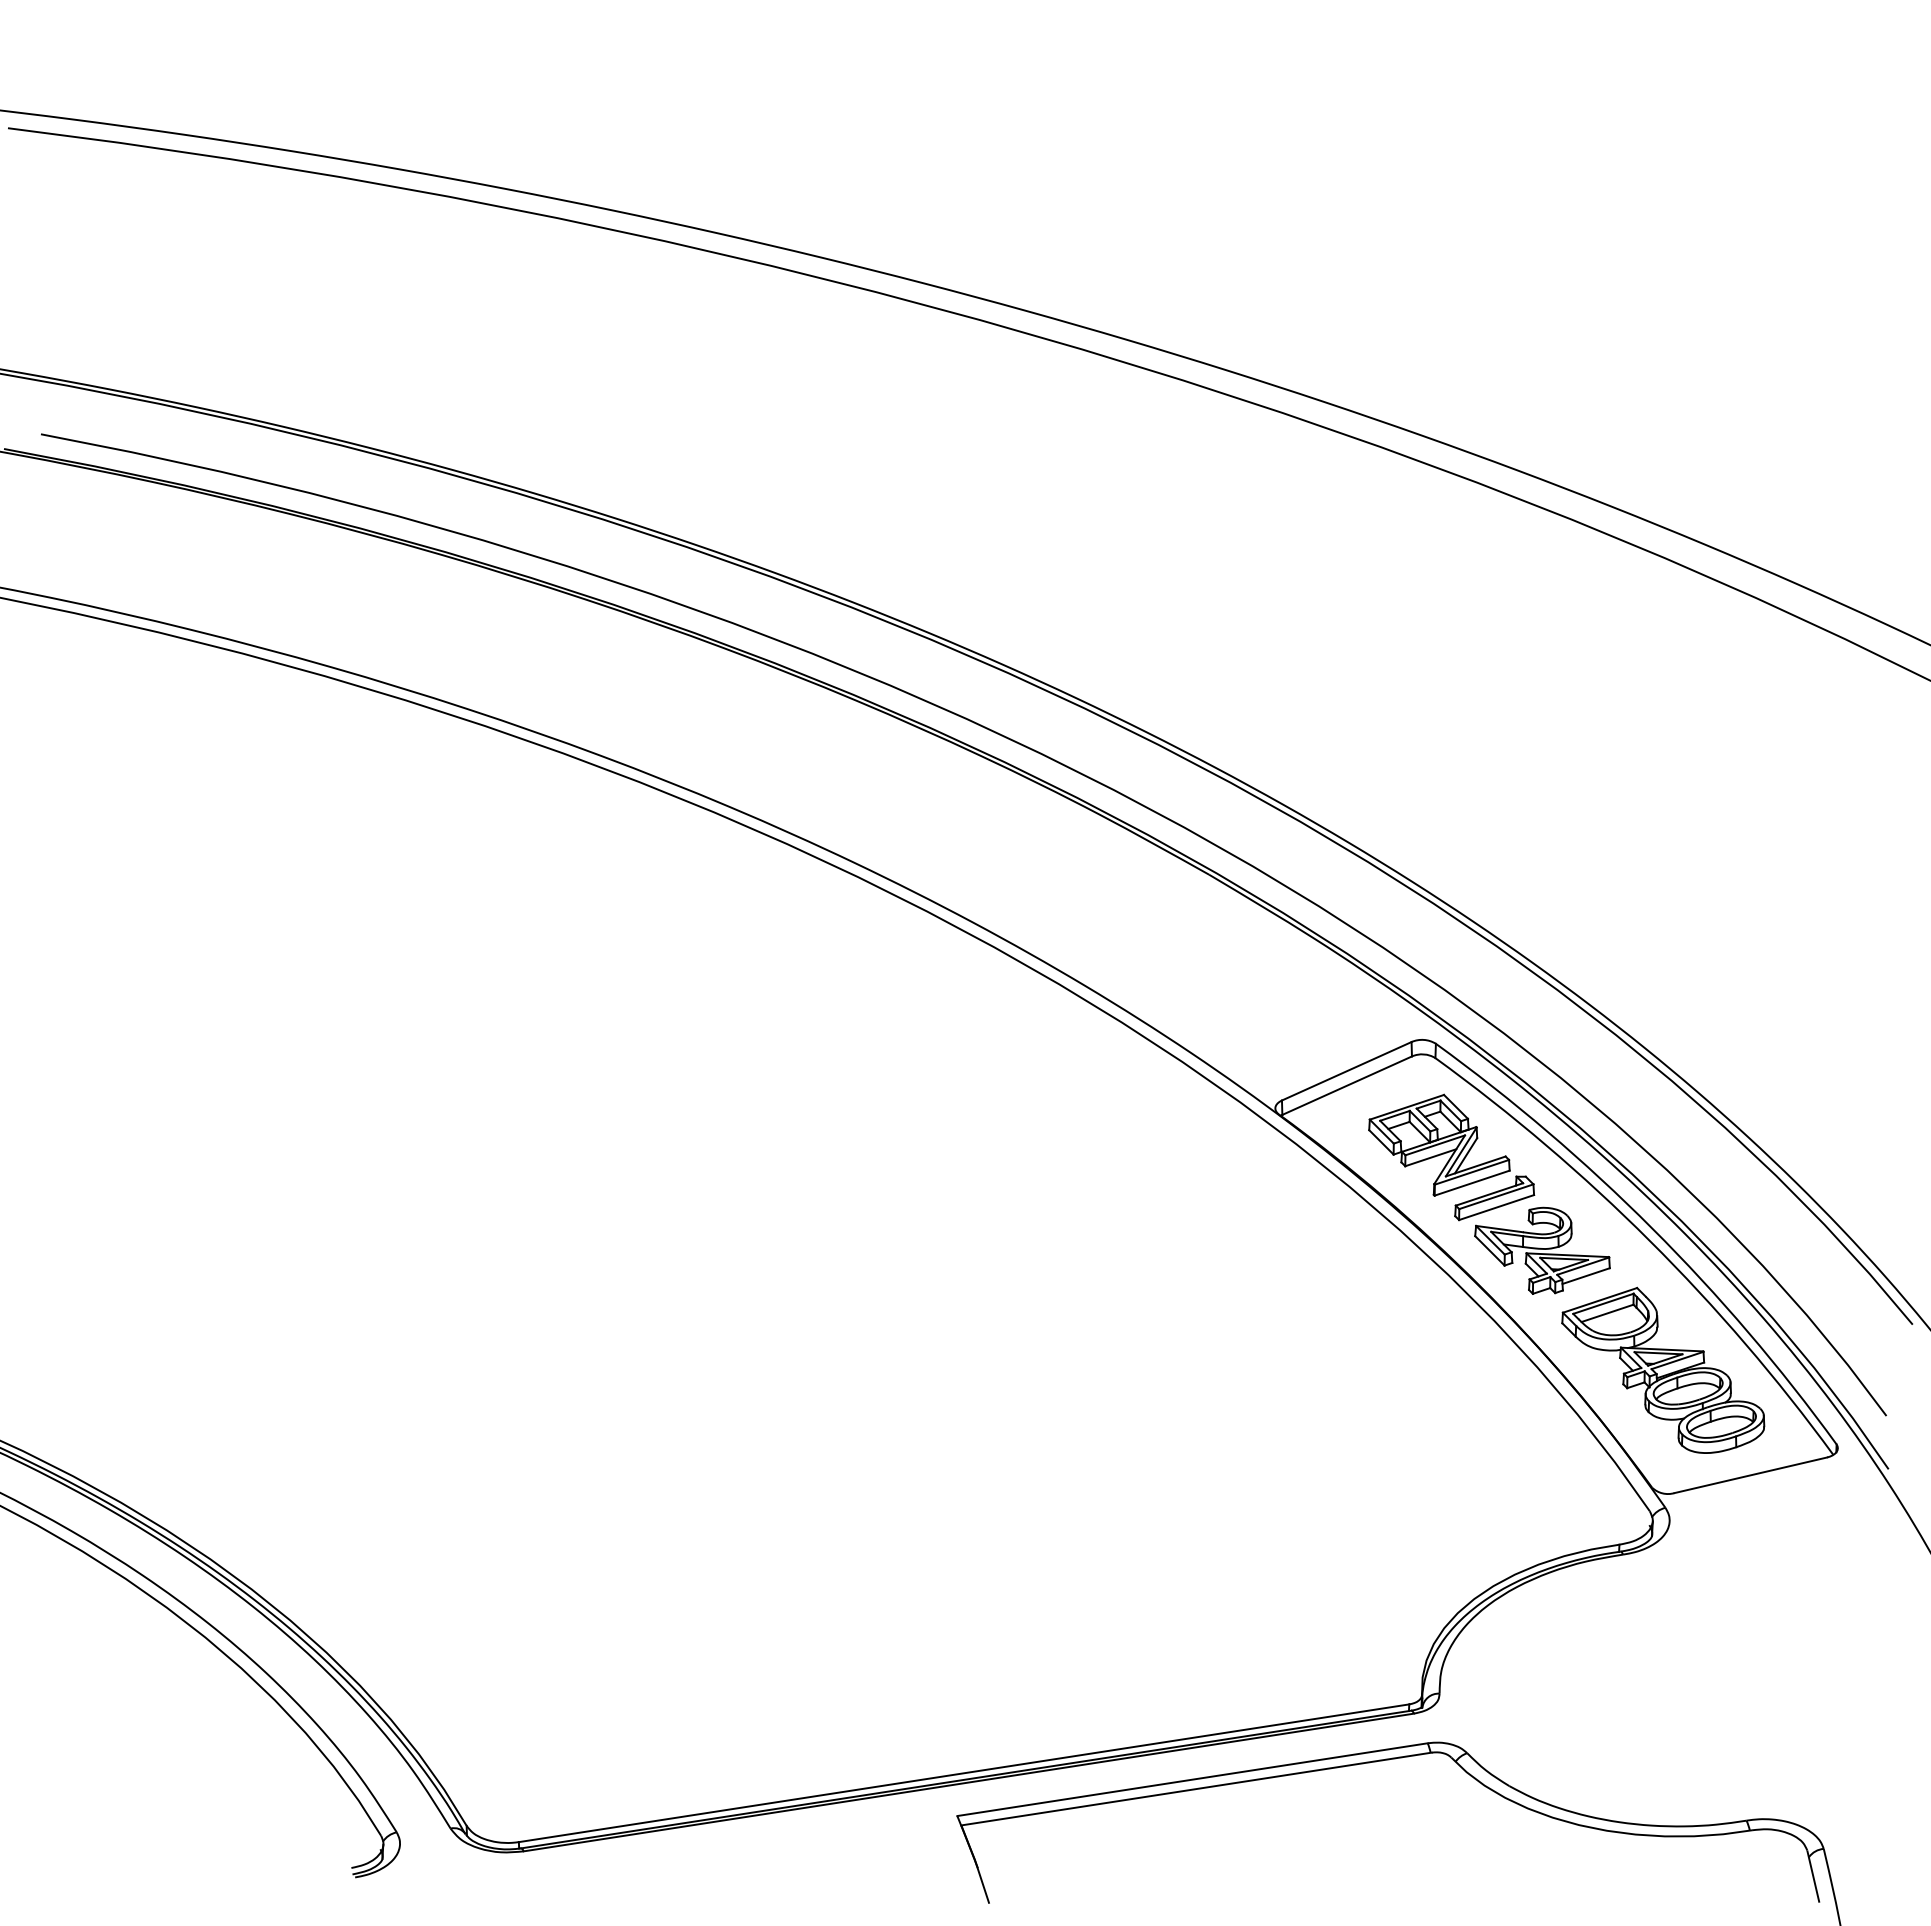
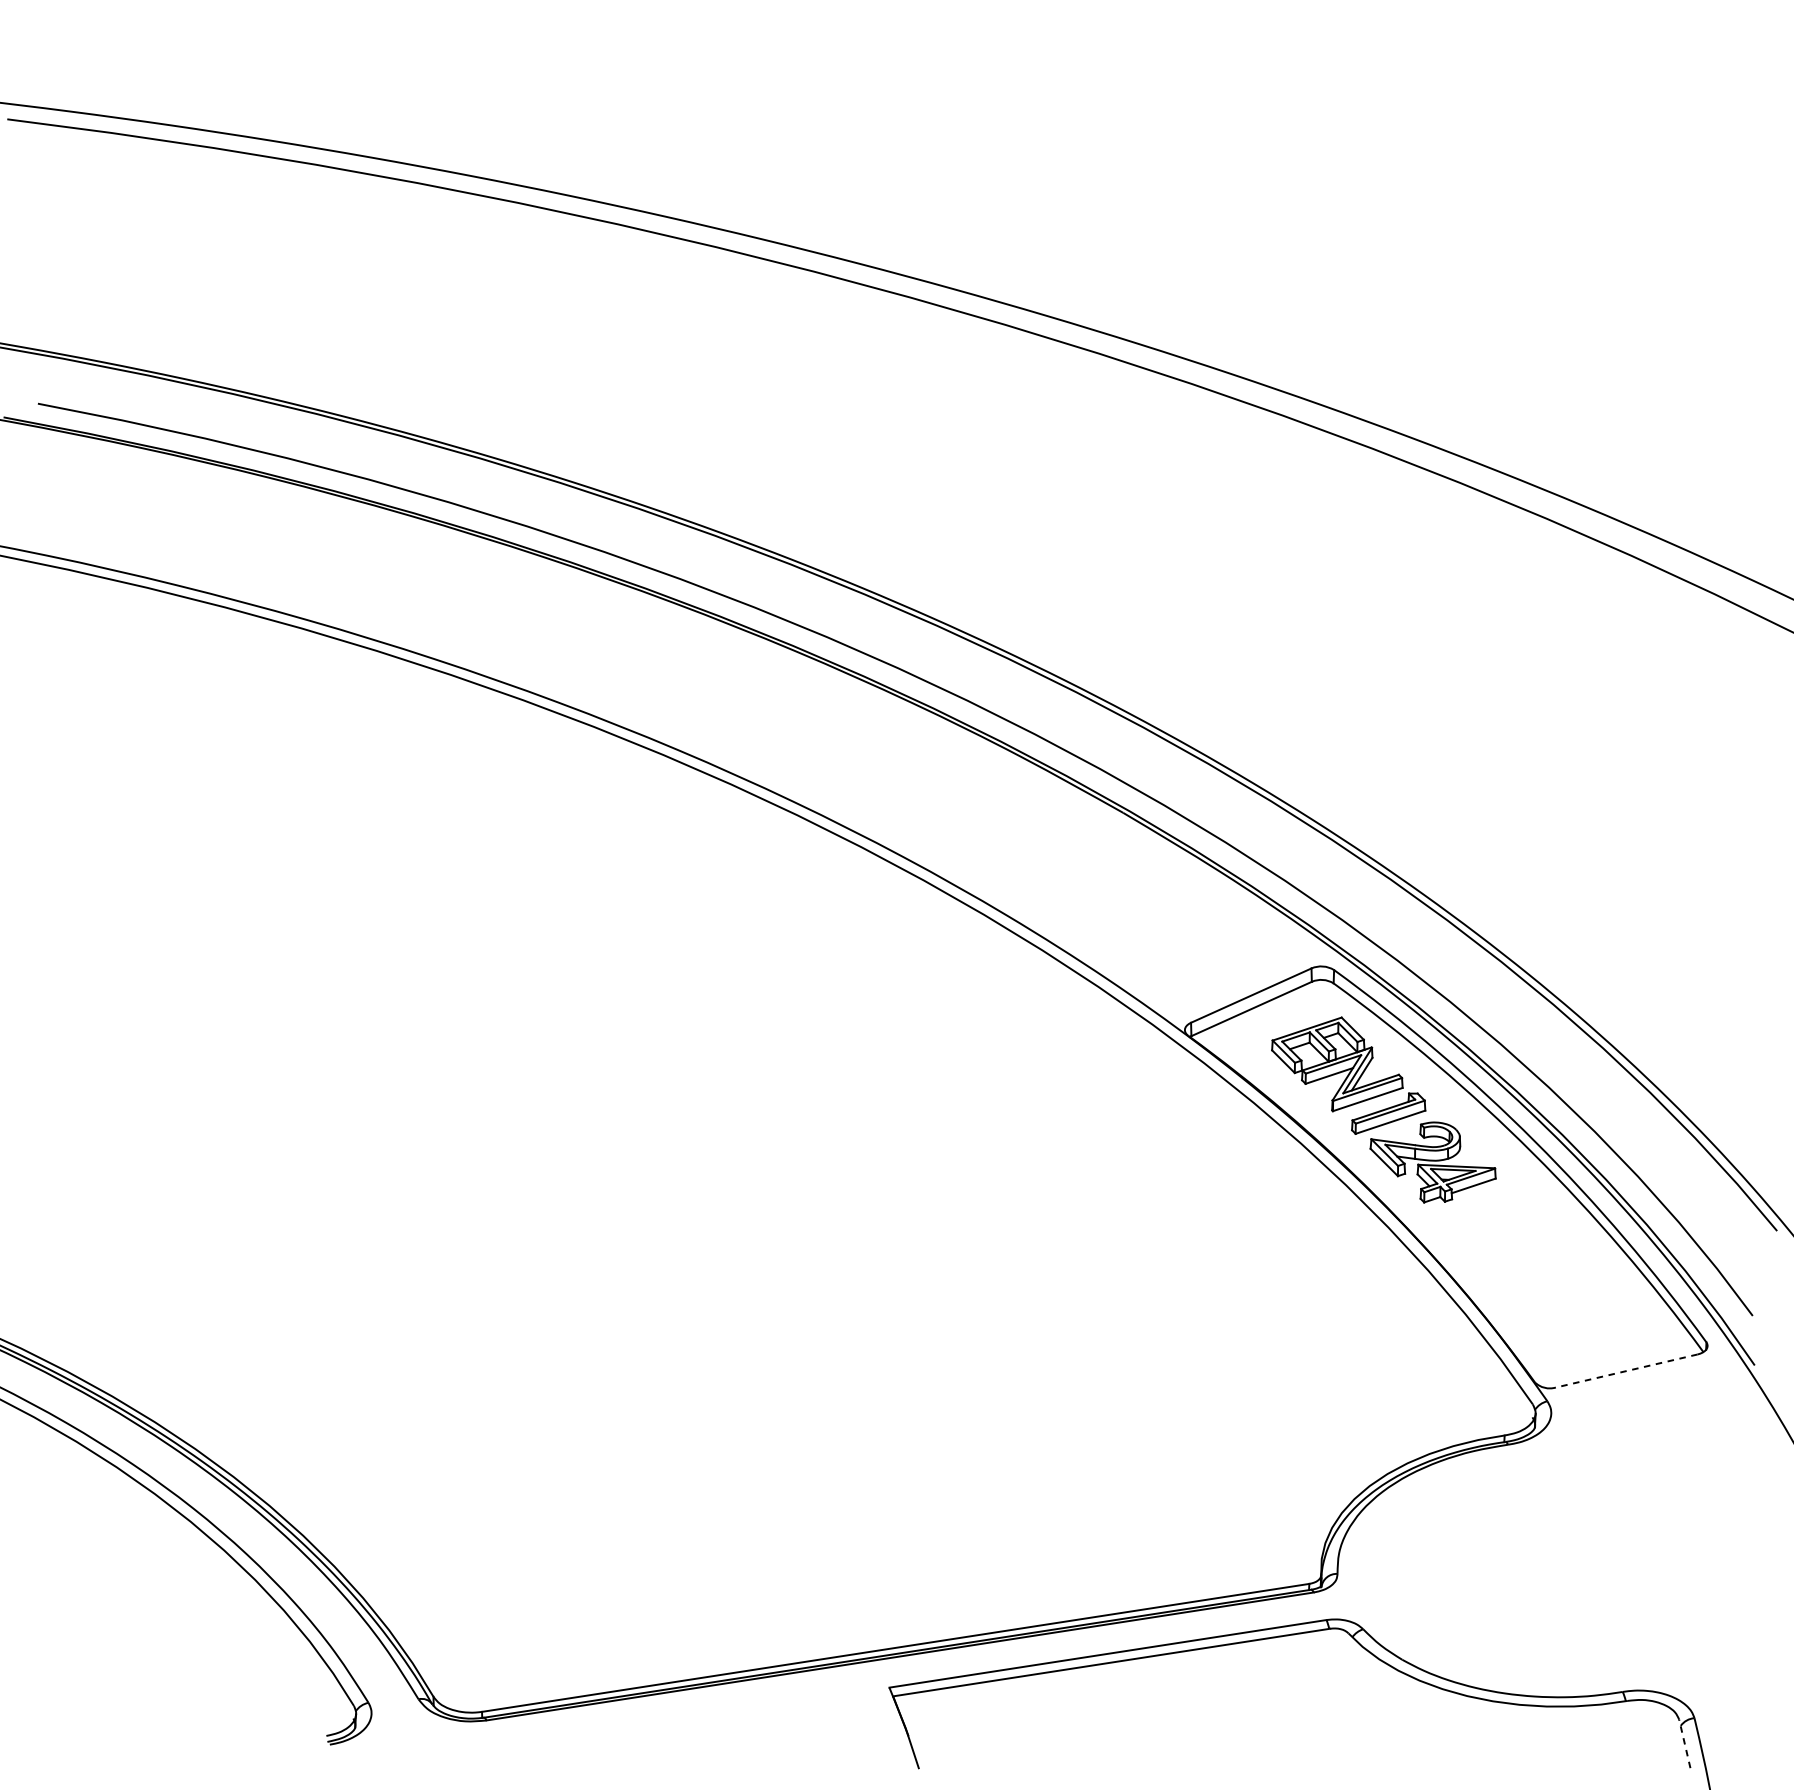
part: (1663, 1369) -> (1545, 1272), removed
line: (1750, 1475) -> (1626, 1371), solid -> dashed
line: (1813, 1876) -> (1684, 1743), solid -> dashed

